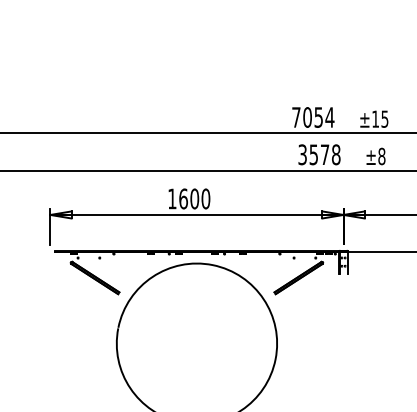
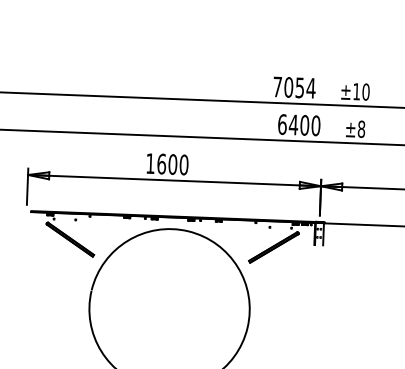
text: (384, 118) -> (365, 91), ±15 -> ±10
text: (319, 154) -> (299, 124), 3578 -> 6400

